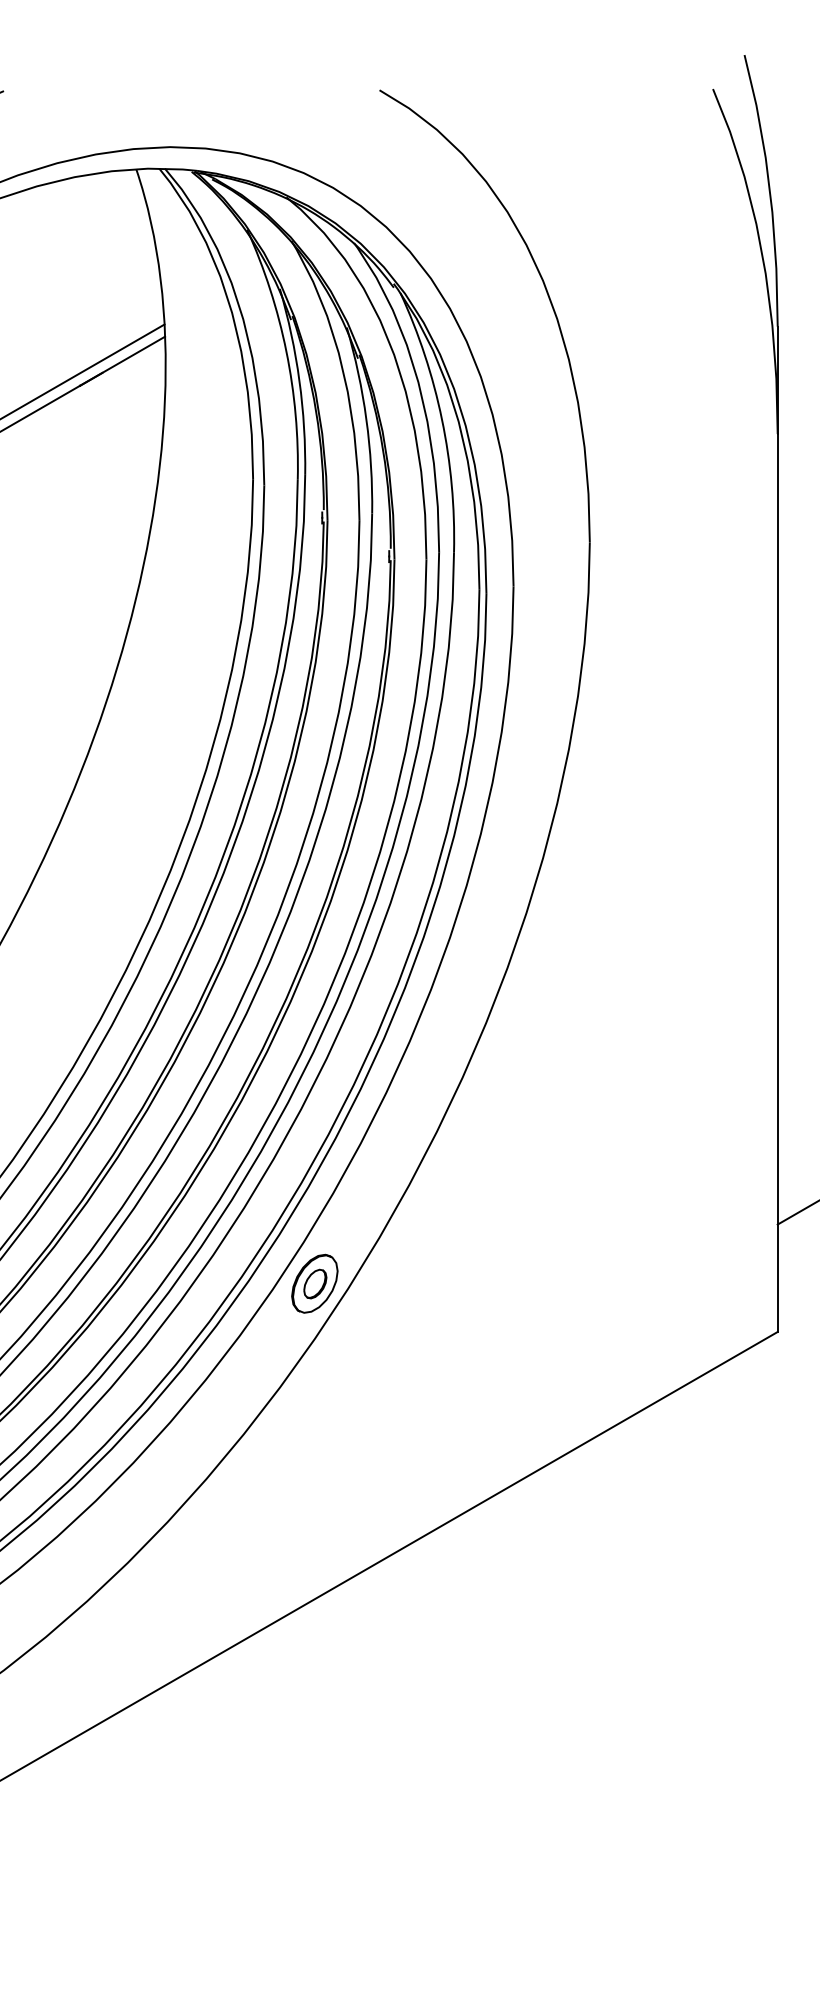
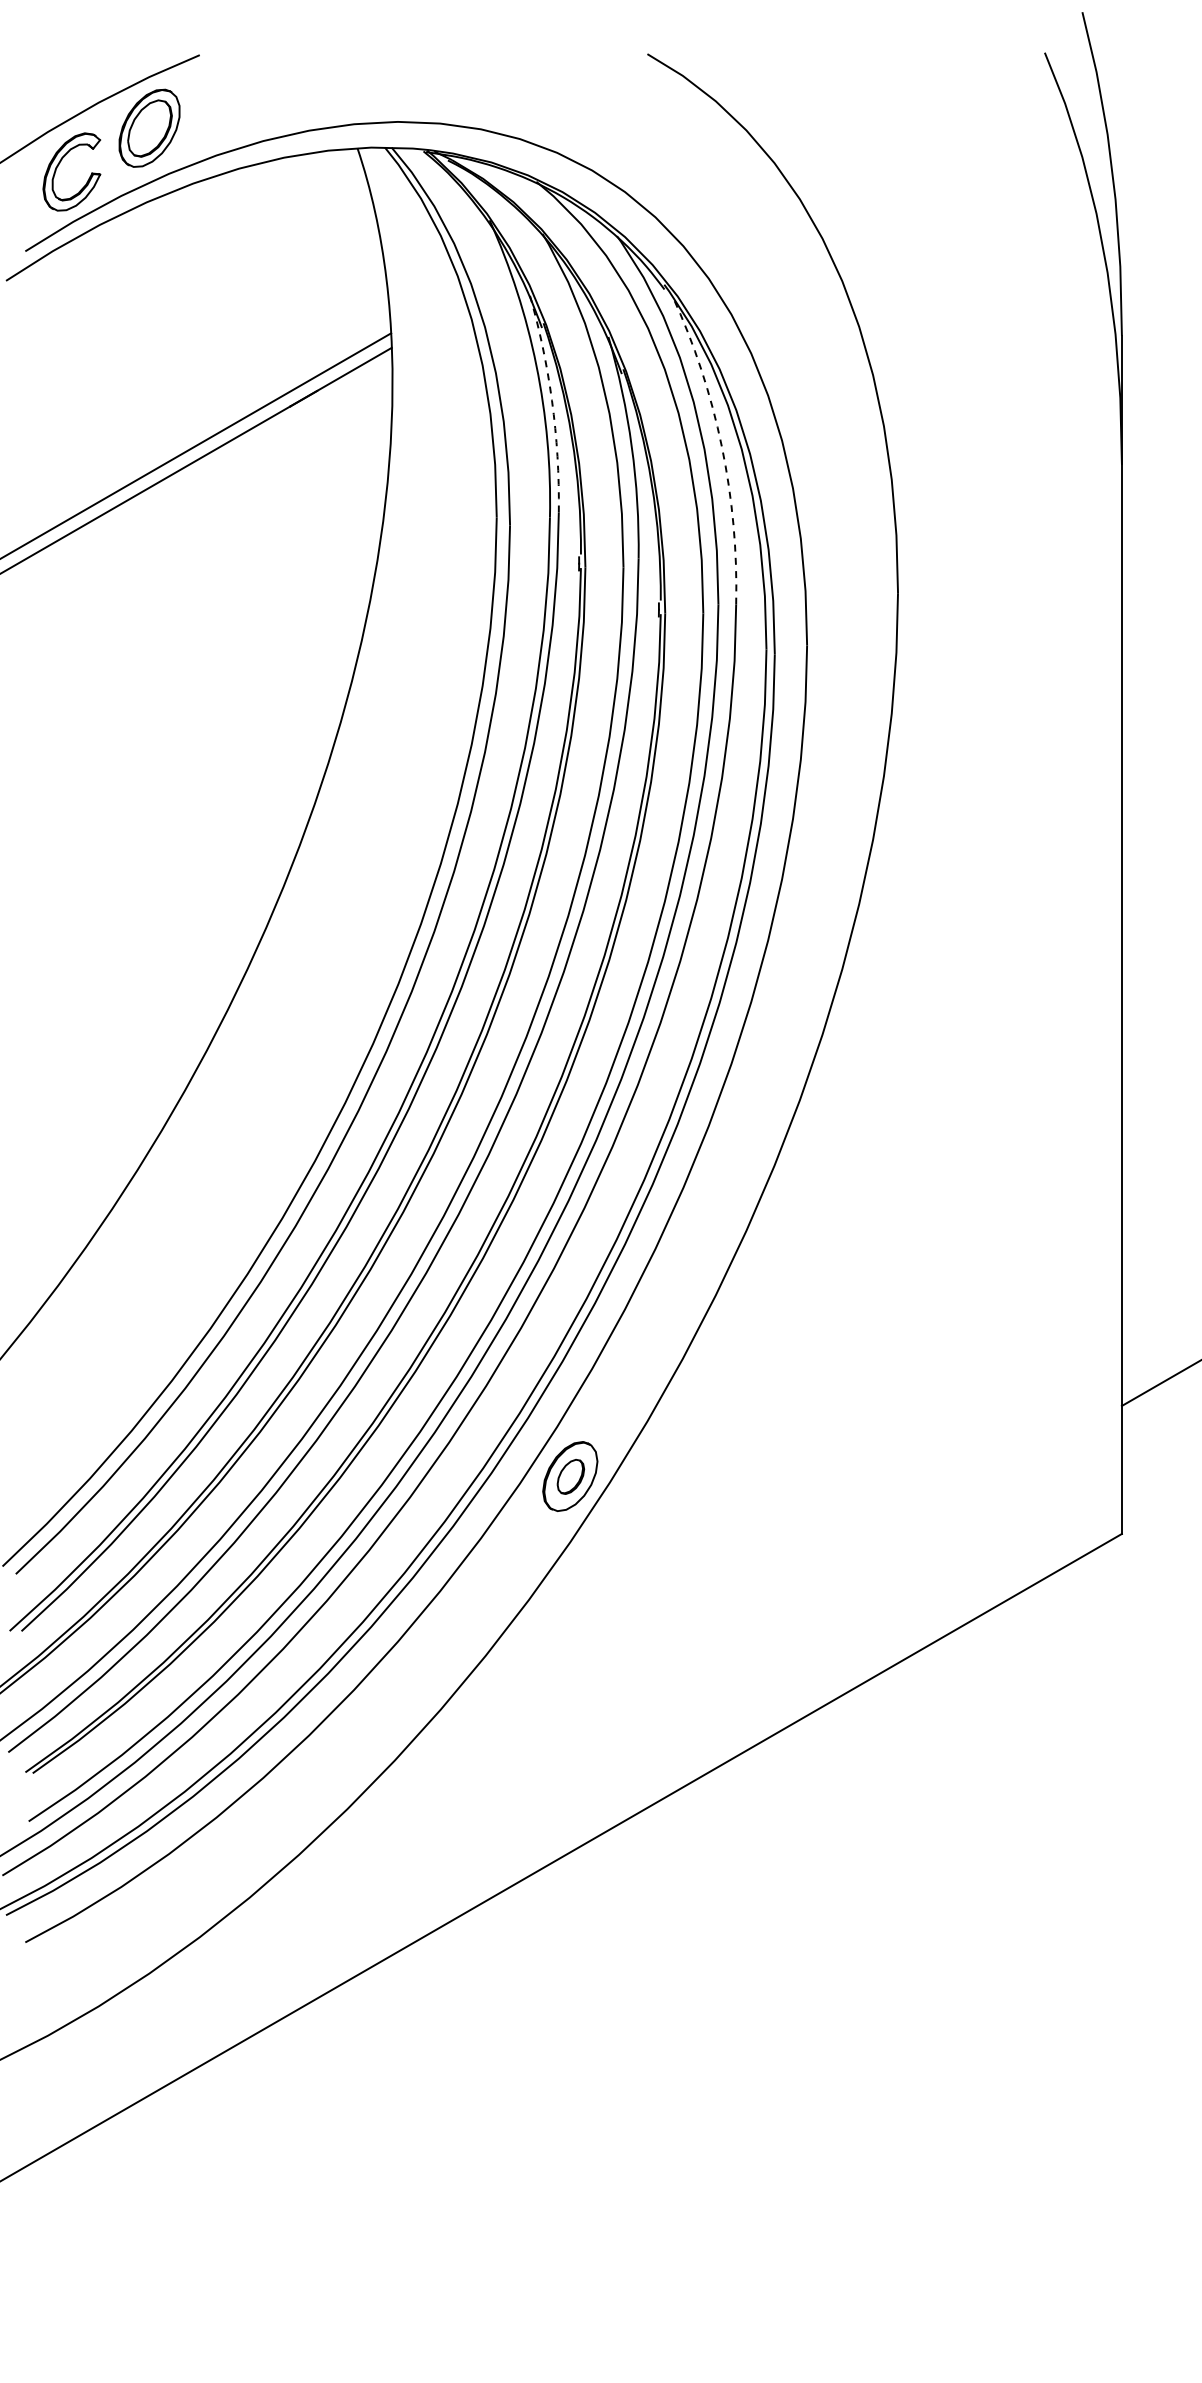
arc: (299, 380) -> (551, 400), solid -> dashed
arc: (441, 419) -> (721, 446), solid -> dashed

